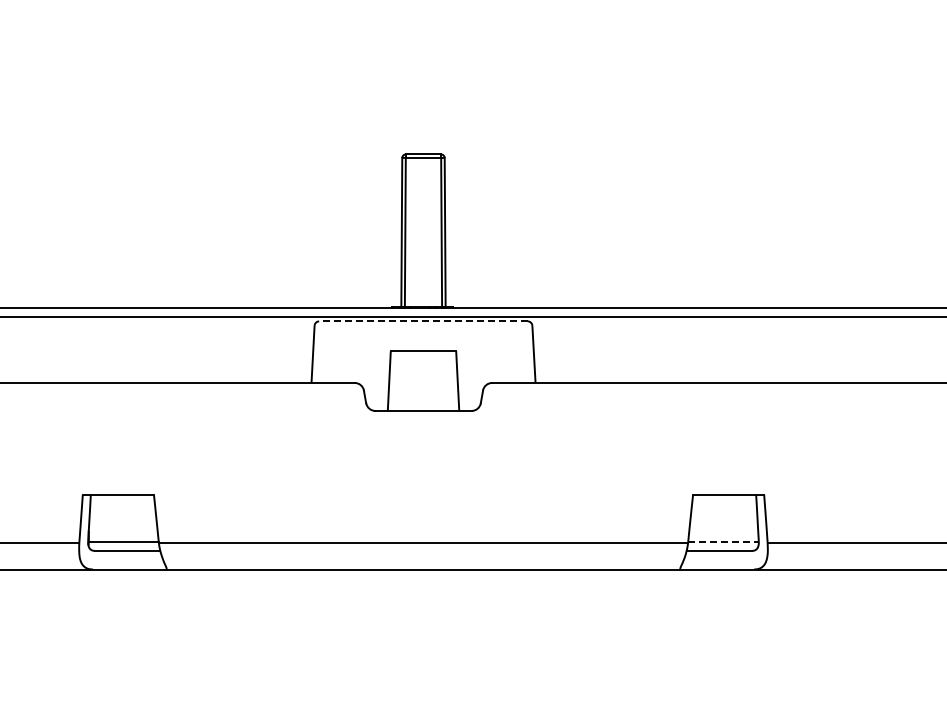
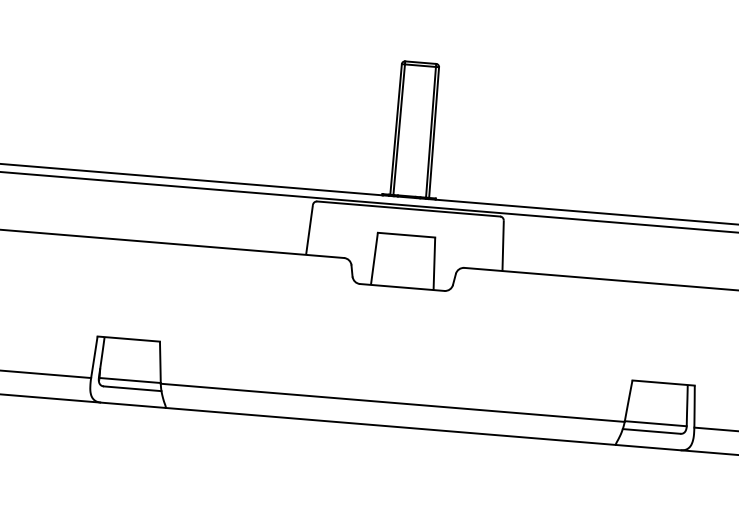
line: (422, 321) -> (407, 209), dashed -> solid
line: (724, 541) -> (656, 423), dashed -> solid

